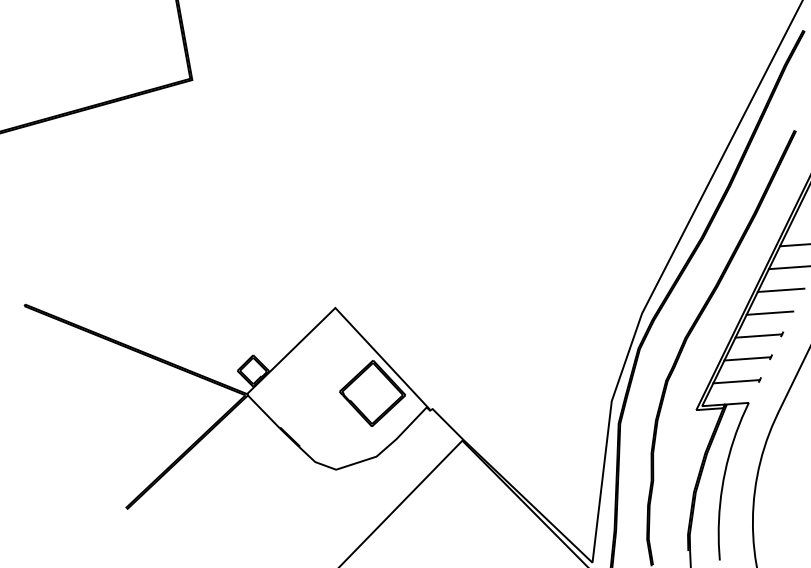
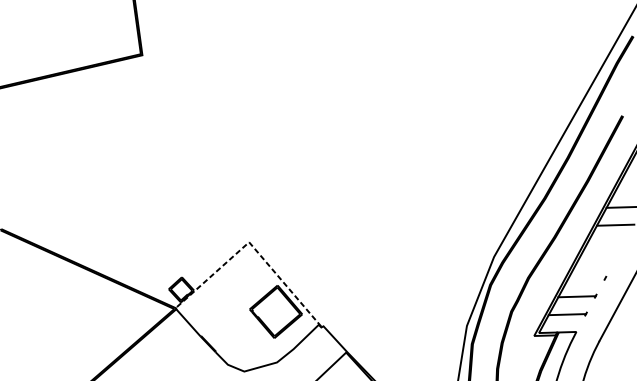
line: (780, 290) -> (605, 243), removed
line: (769, 312) -> (595, 260), removed
line: (340, 313) -> (253, 246), solid -> dashed
line: (758, 335) -> (586, 278), removed

